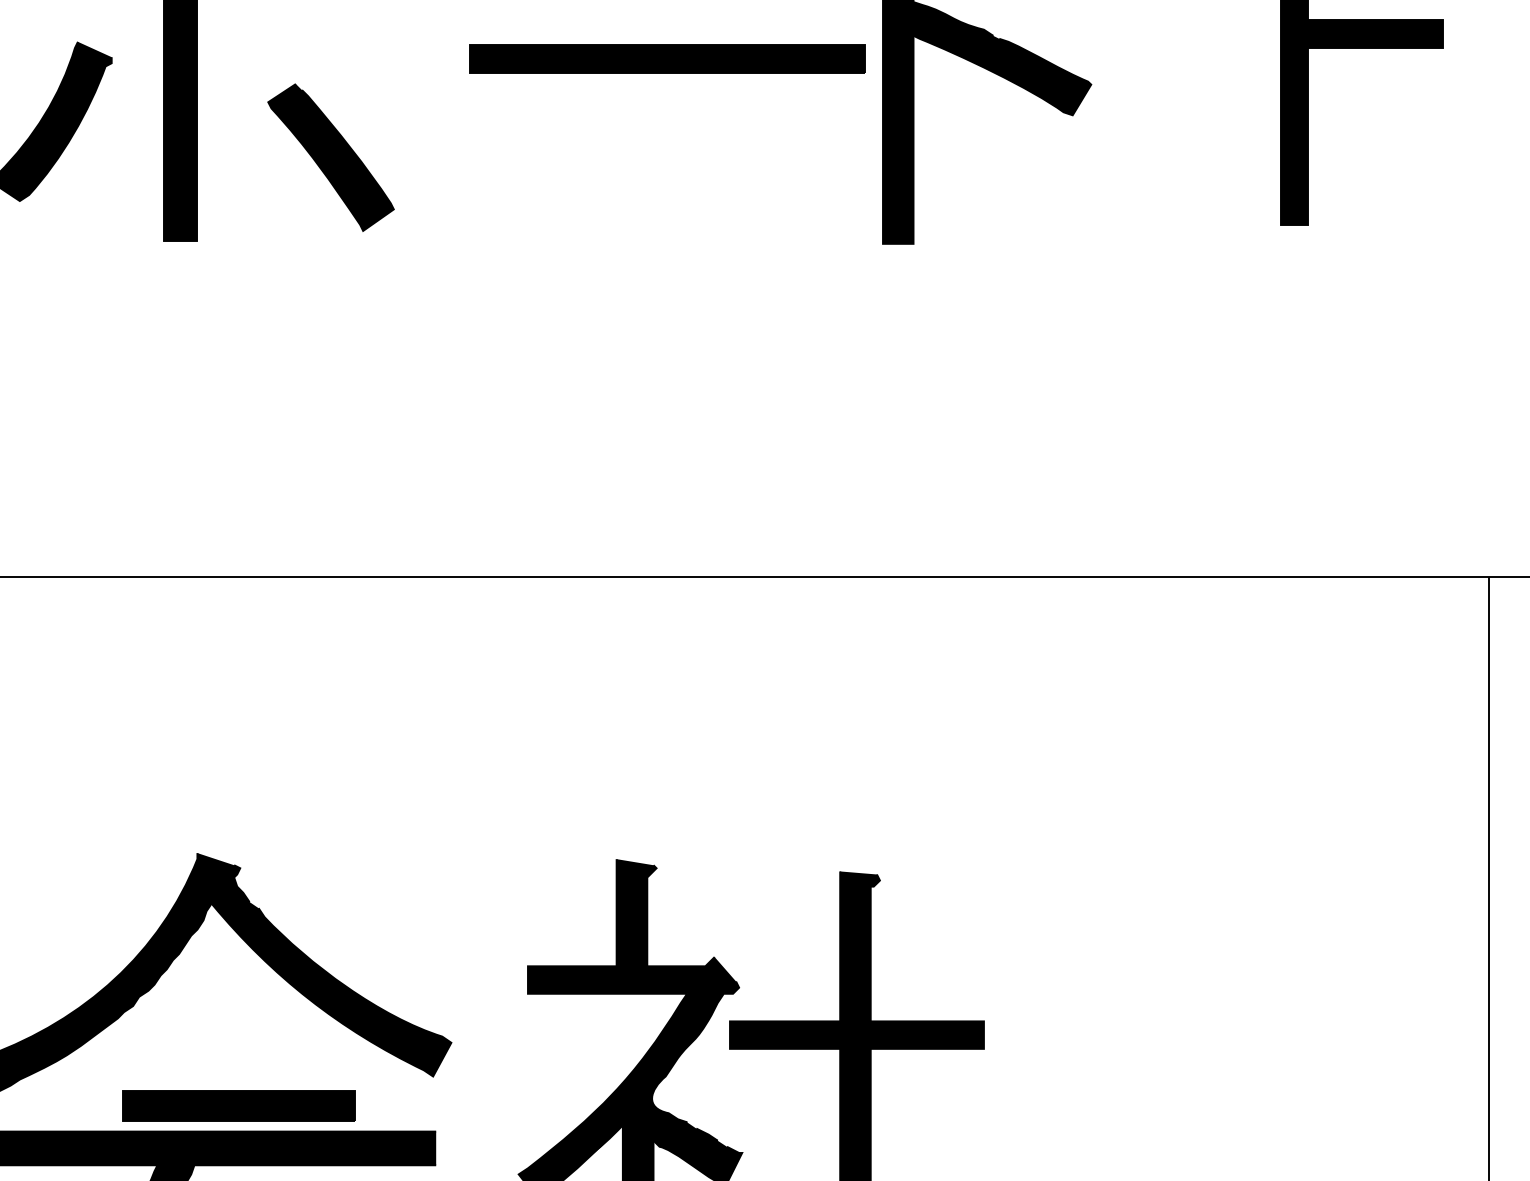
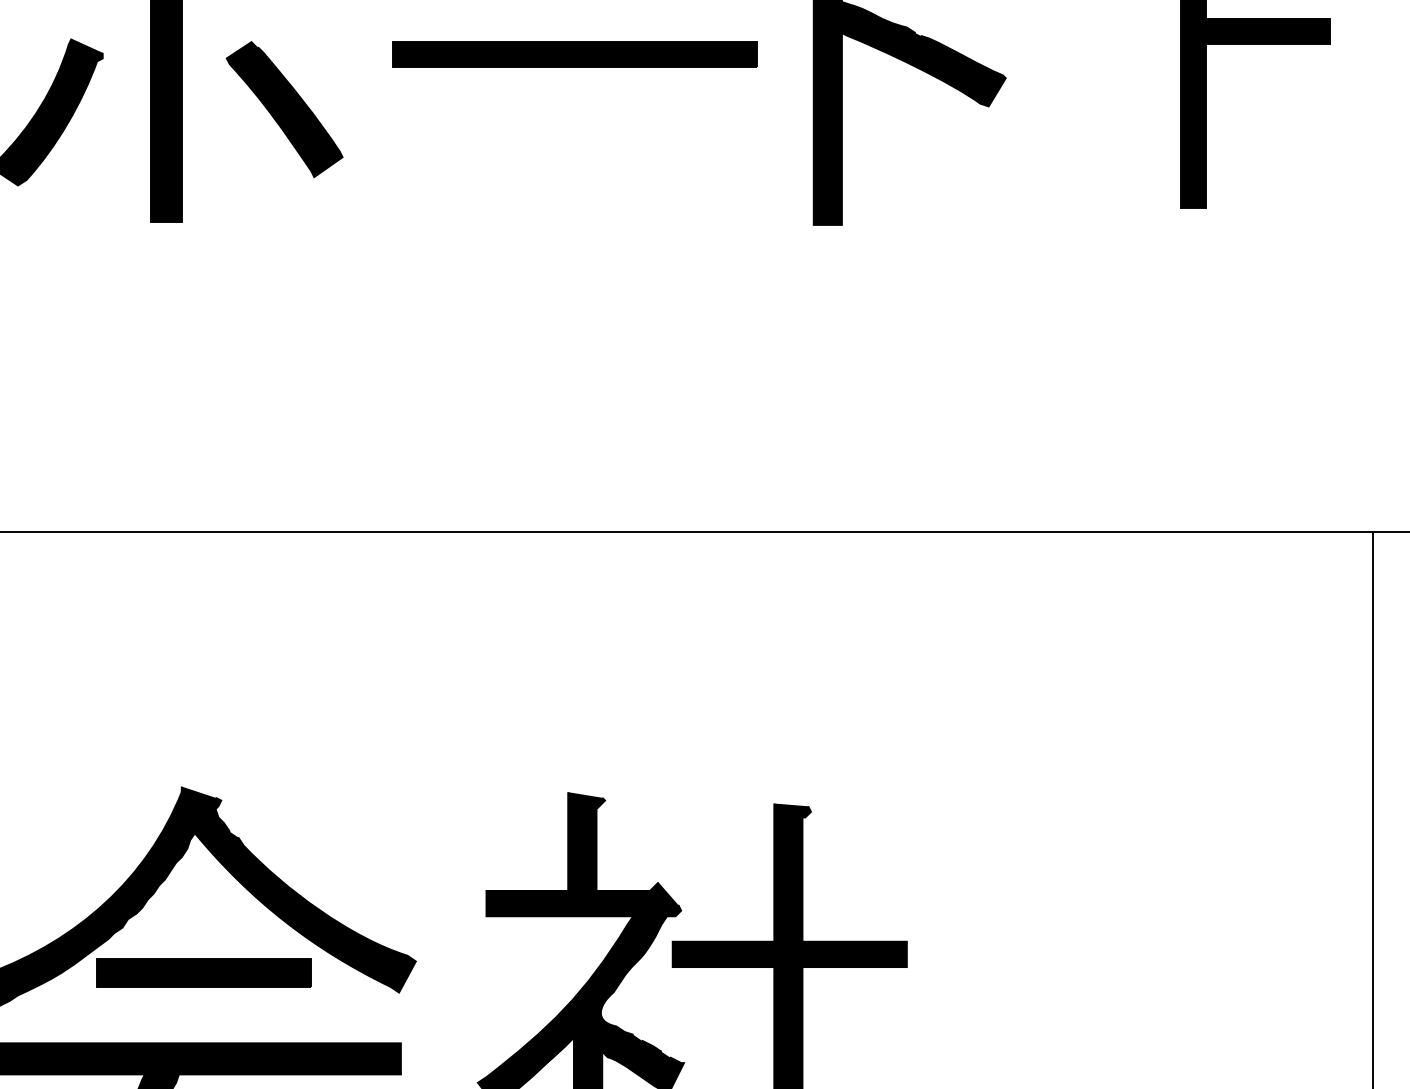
part: (667, 58) -> (575, 54), moved
part: (330, 157) -> (284, 109), moved
part: (238, 1105) -> (203, 972), moved

